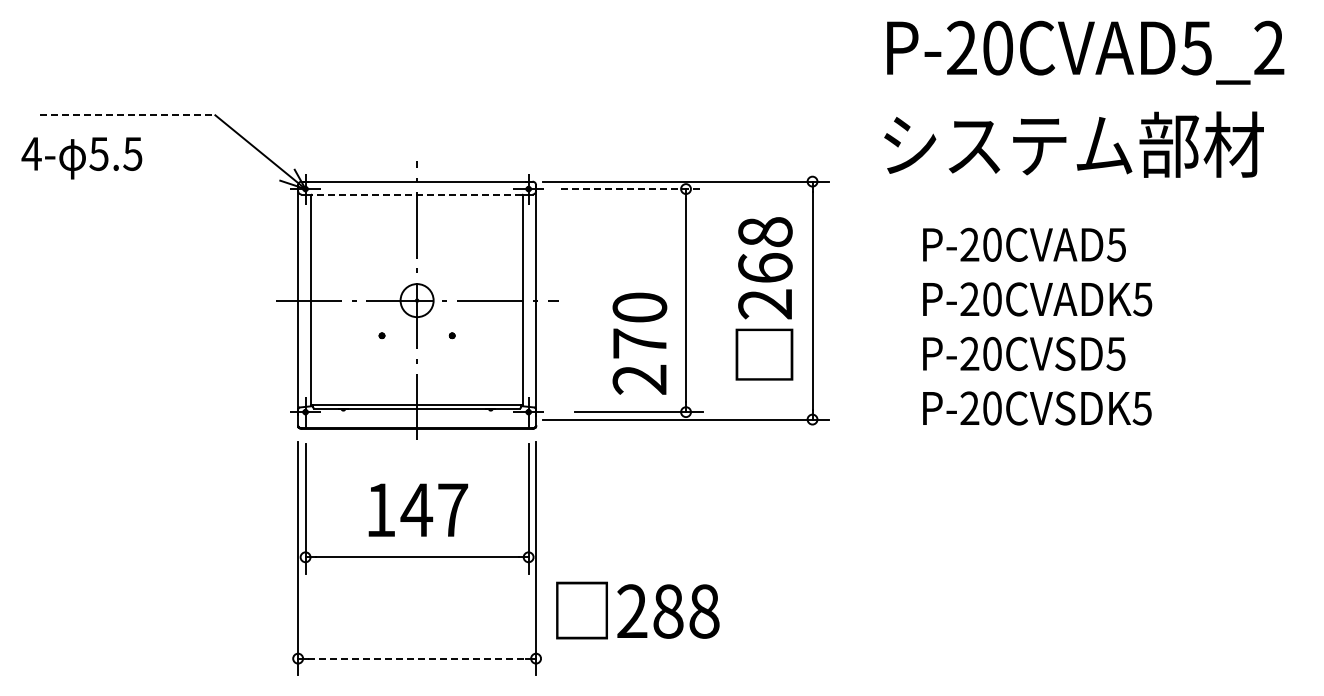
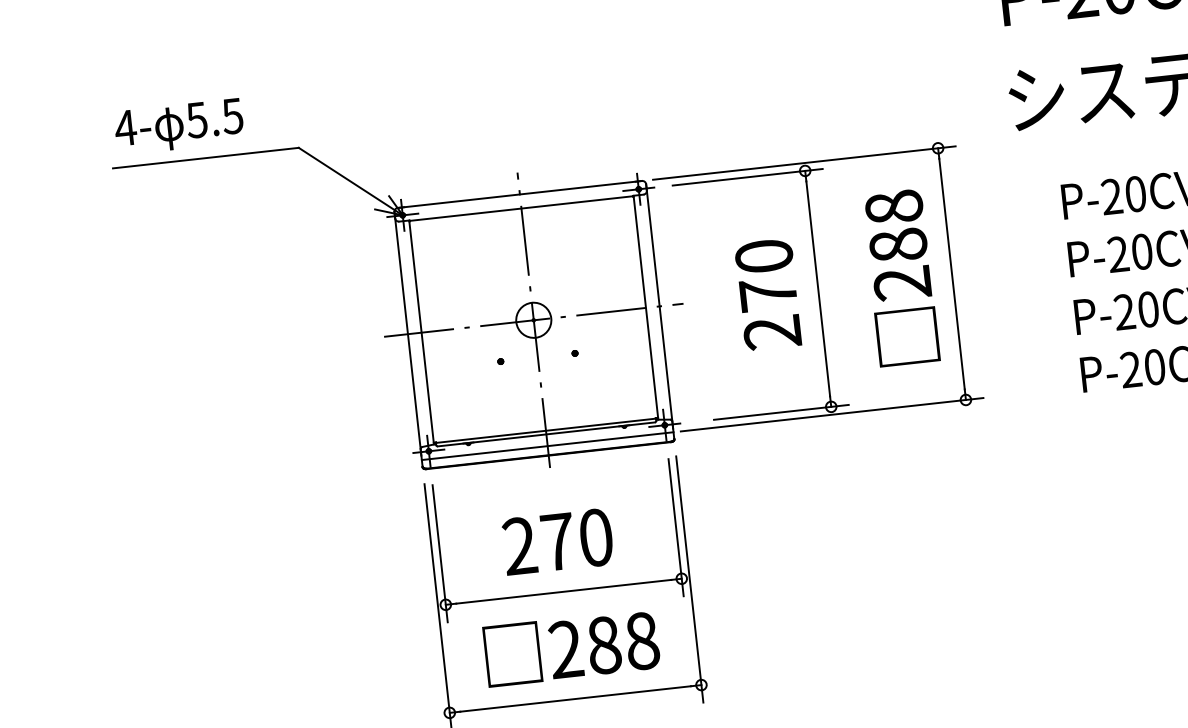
line: (127, 115) -> (205, 158), dashed -> solid
text: (81, 158) -> (178, 127), moved
line: (631, 189) -> (747, 177), dashed -> solid
line: (417, 194) -> (521, 208), dashed -> solid
text: (765, 268) -> (898, 245), 268 -> 288
text: (639, 343) -> (767, 294), moved
line: (417, 419) -> (548, 445), added
text: (416, 509) -> (557, 541), 147 -> 270
text: (637, 610) -> (571, 647), moved
line: (417, 658) -> (575, 698), dashed -> solid

